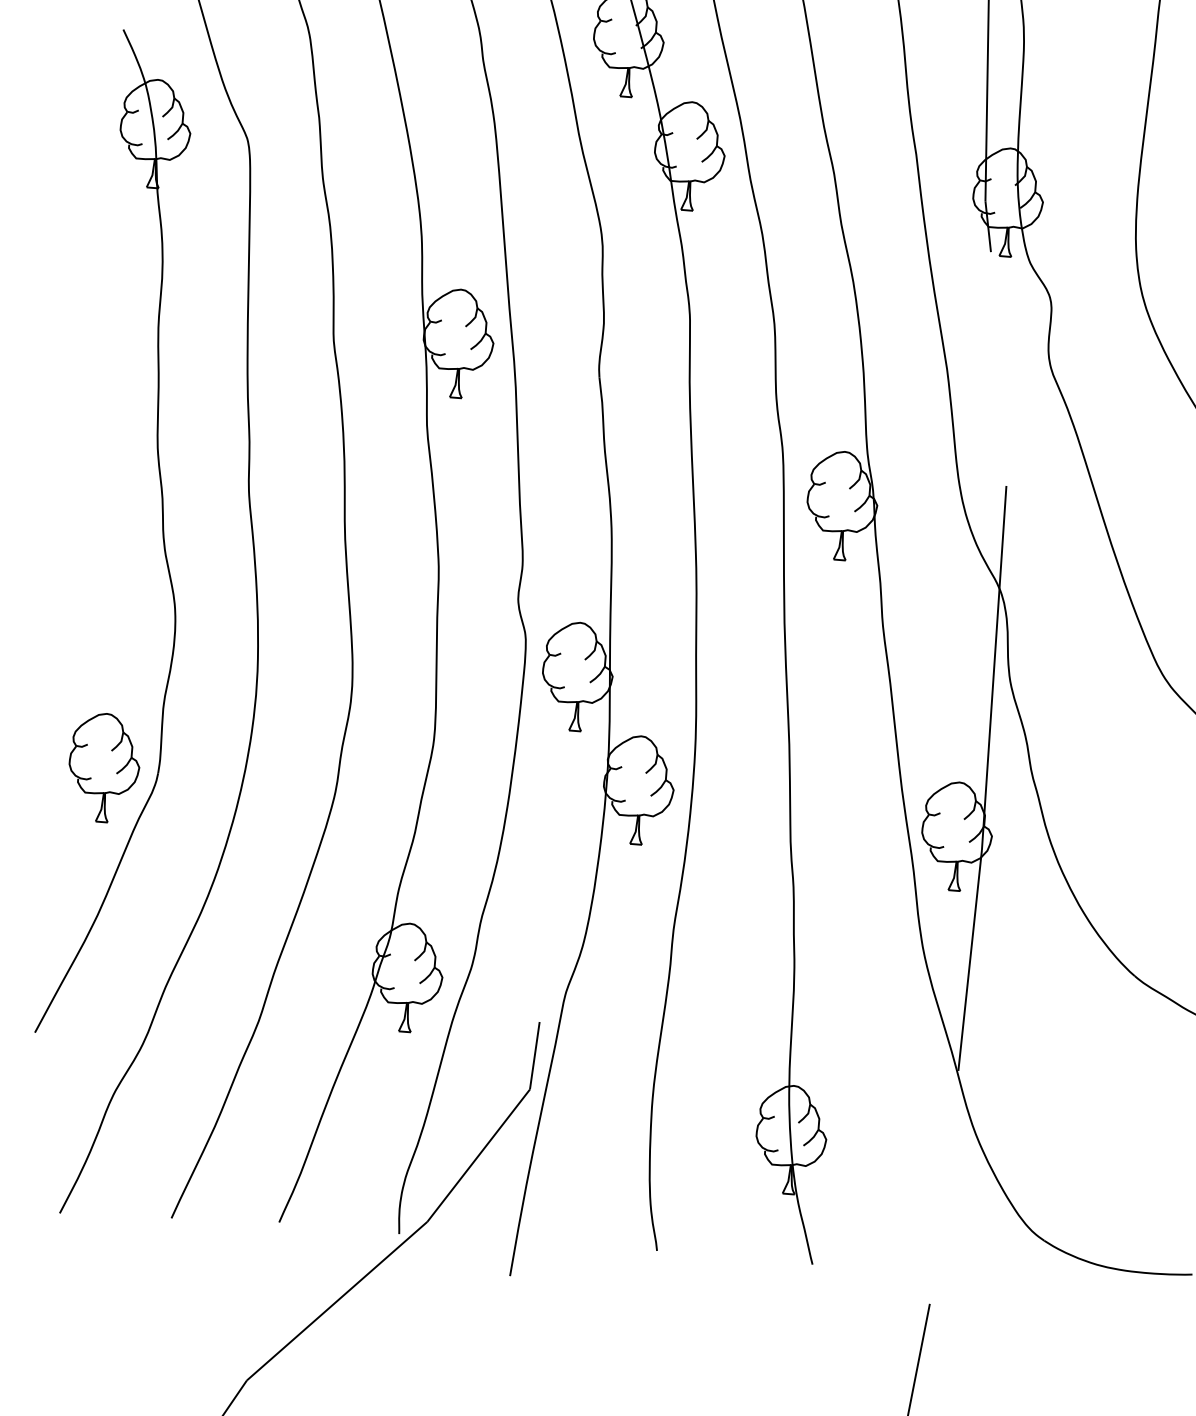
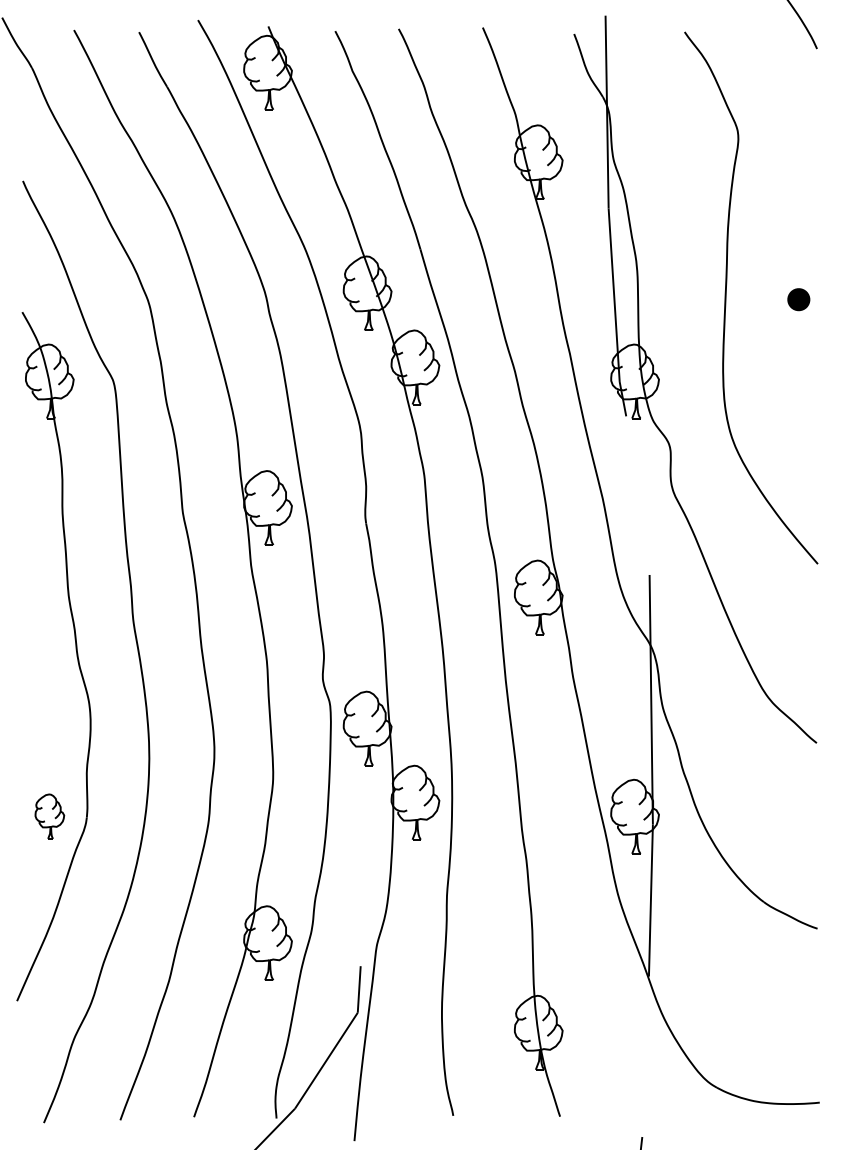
part: (103, 767) -> (49, 816), size x0.6

